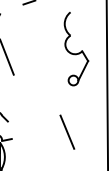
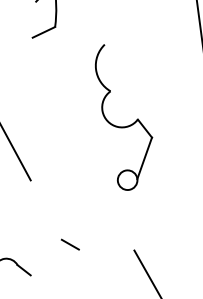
part: (76, 49) -> (125, 117), moved
line: (29, 108) -> (70, 244), added

